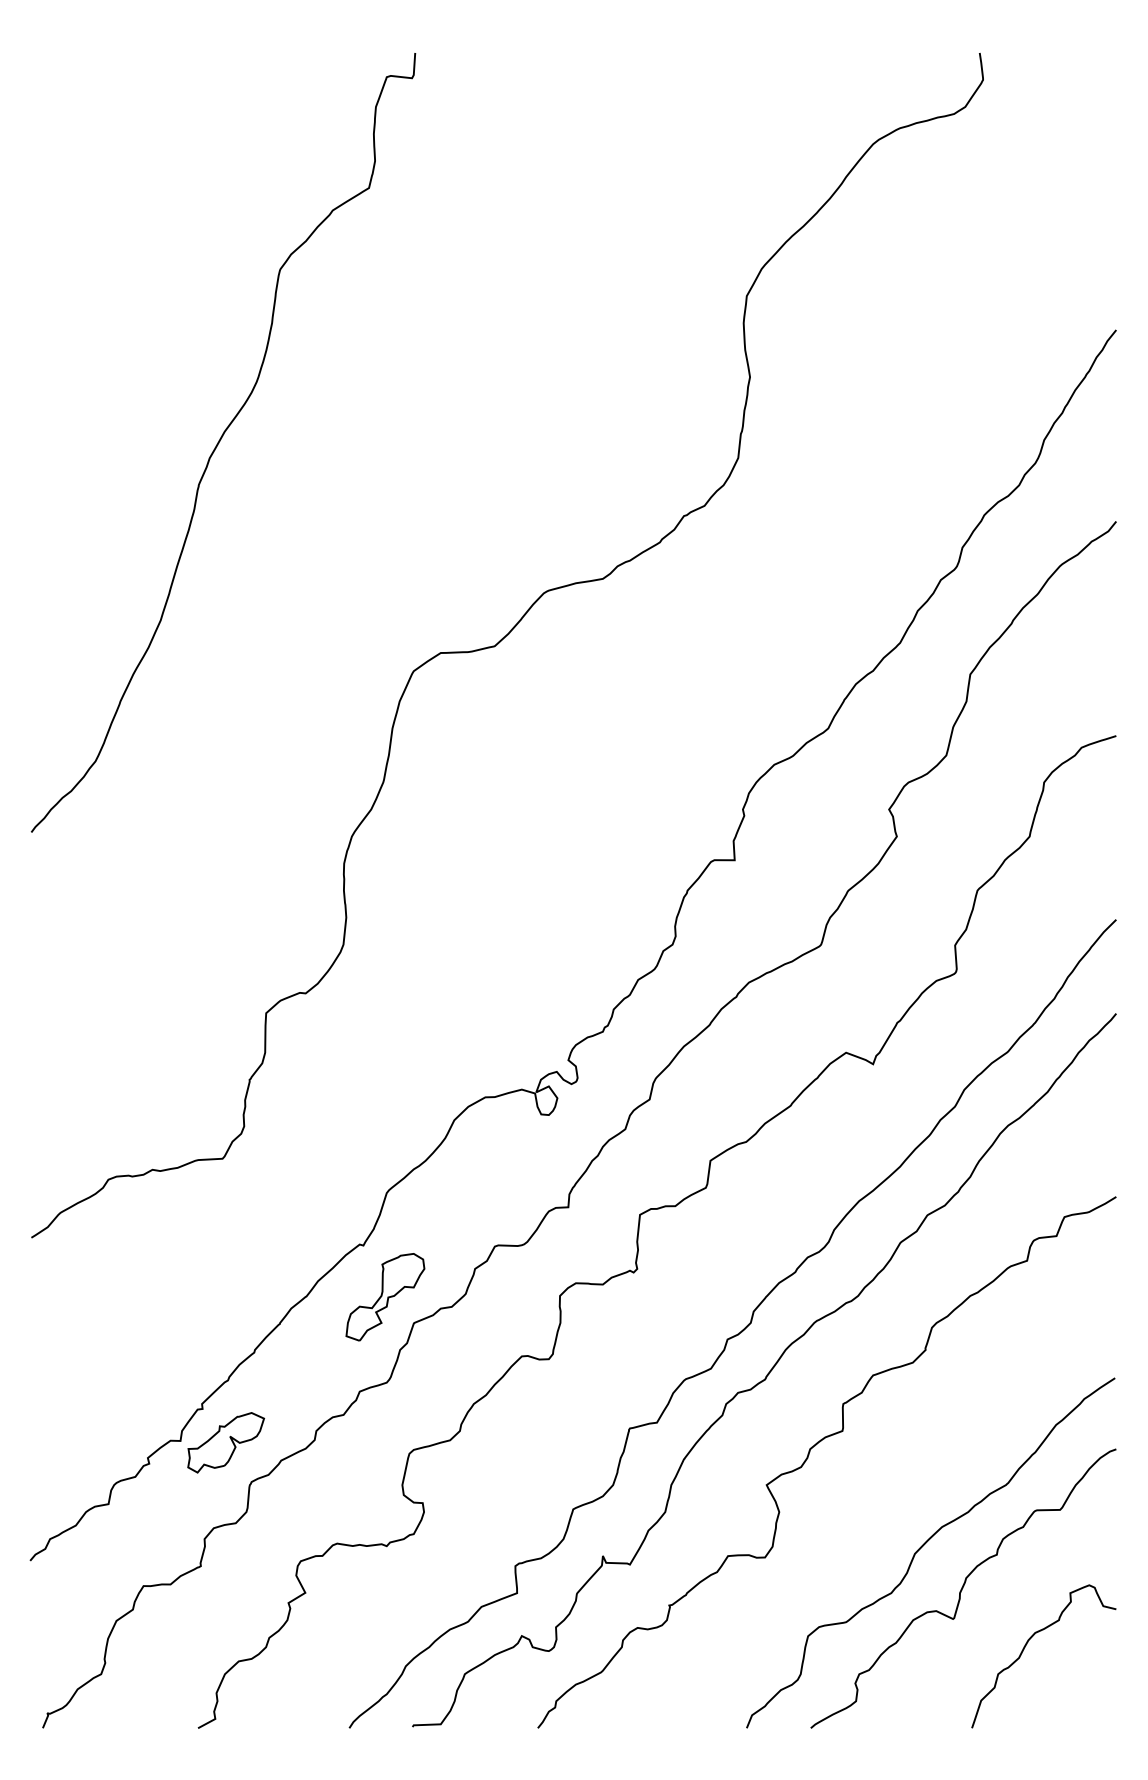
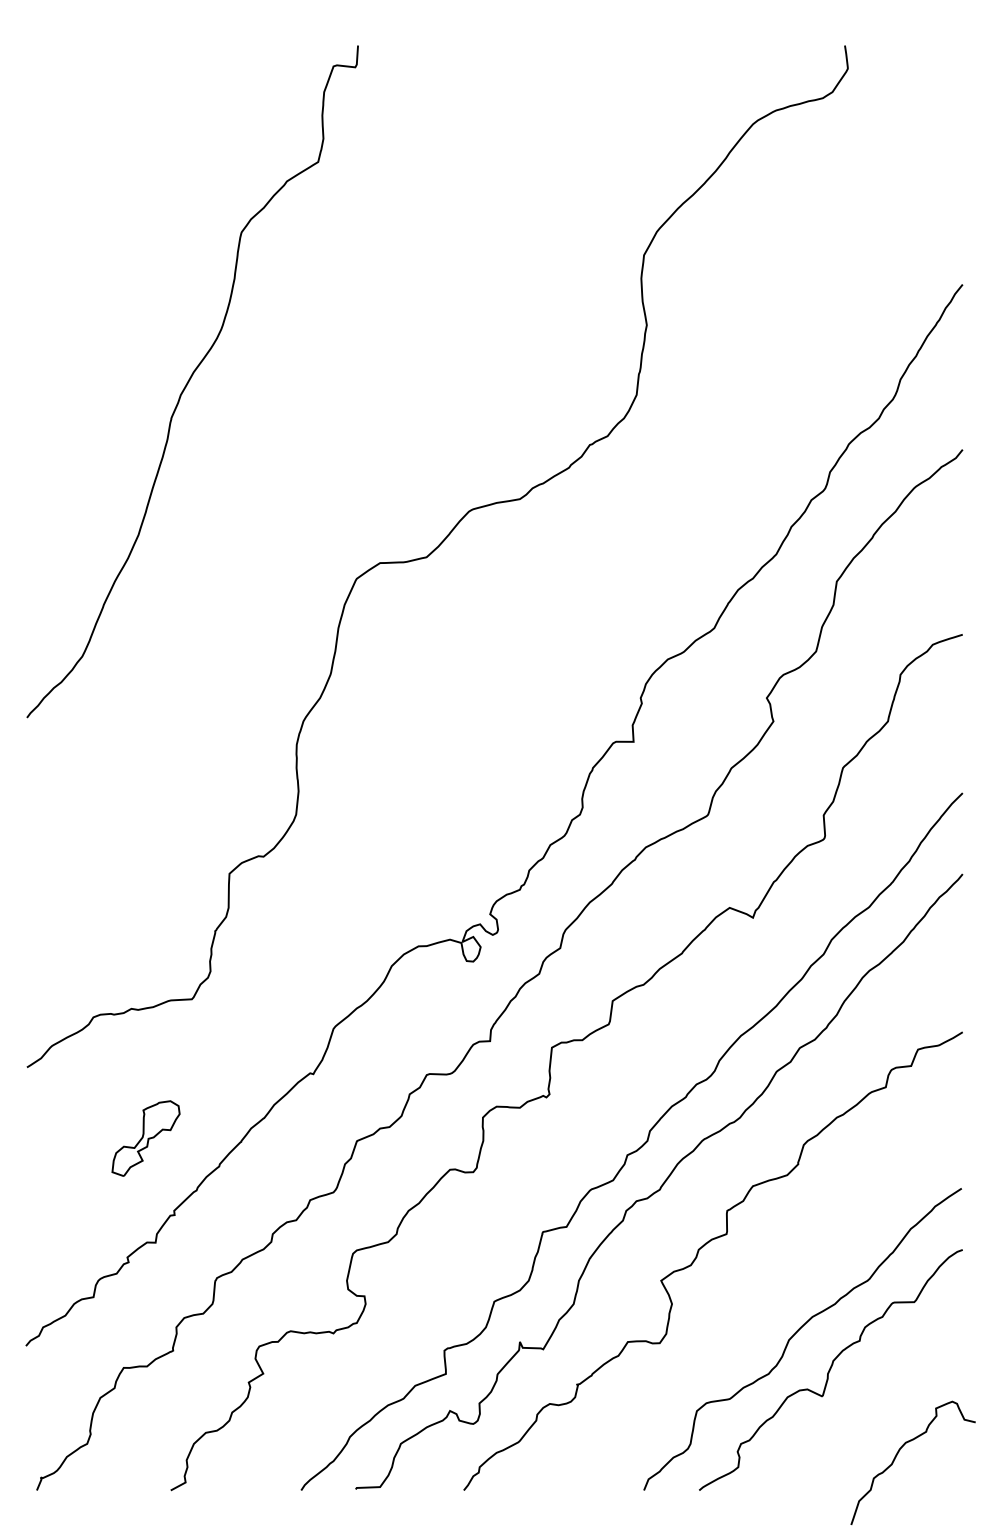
part: (385, 1297) -> (146, 1138), moved
part: (226, 1442) -> (195, 1244), removed
curve: (1027, 1644) -> (899, 1452), moved

